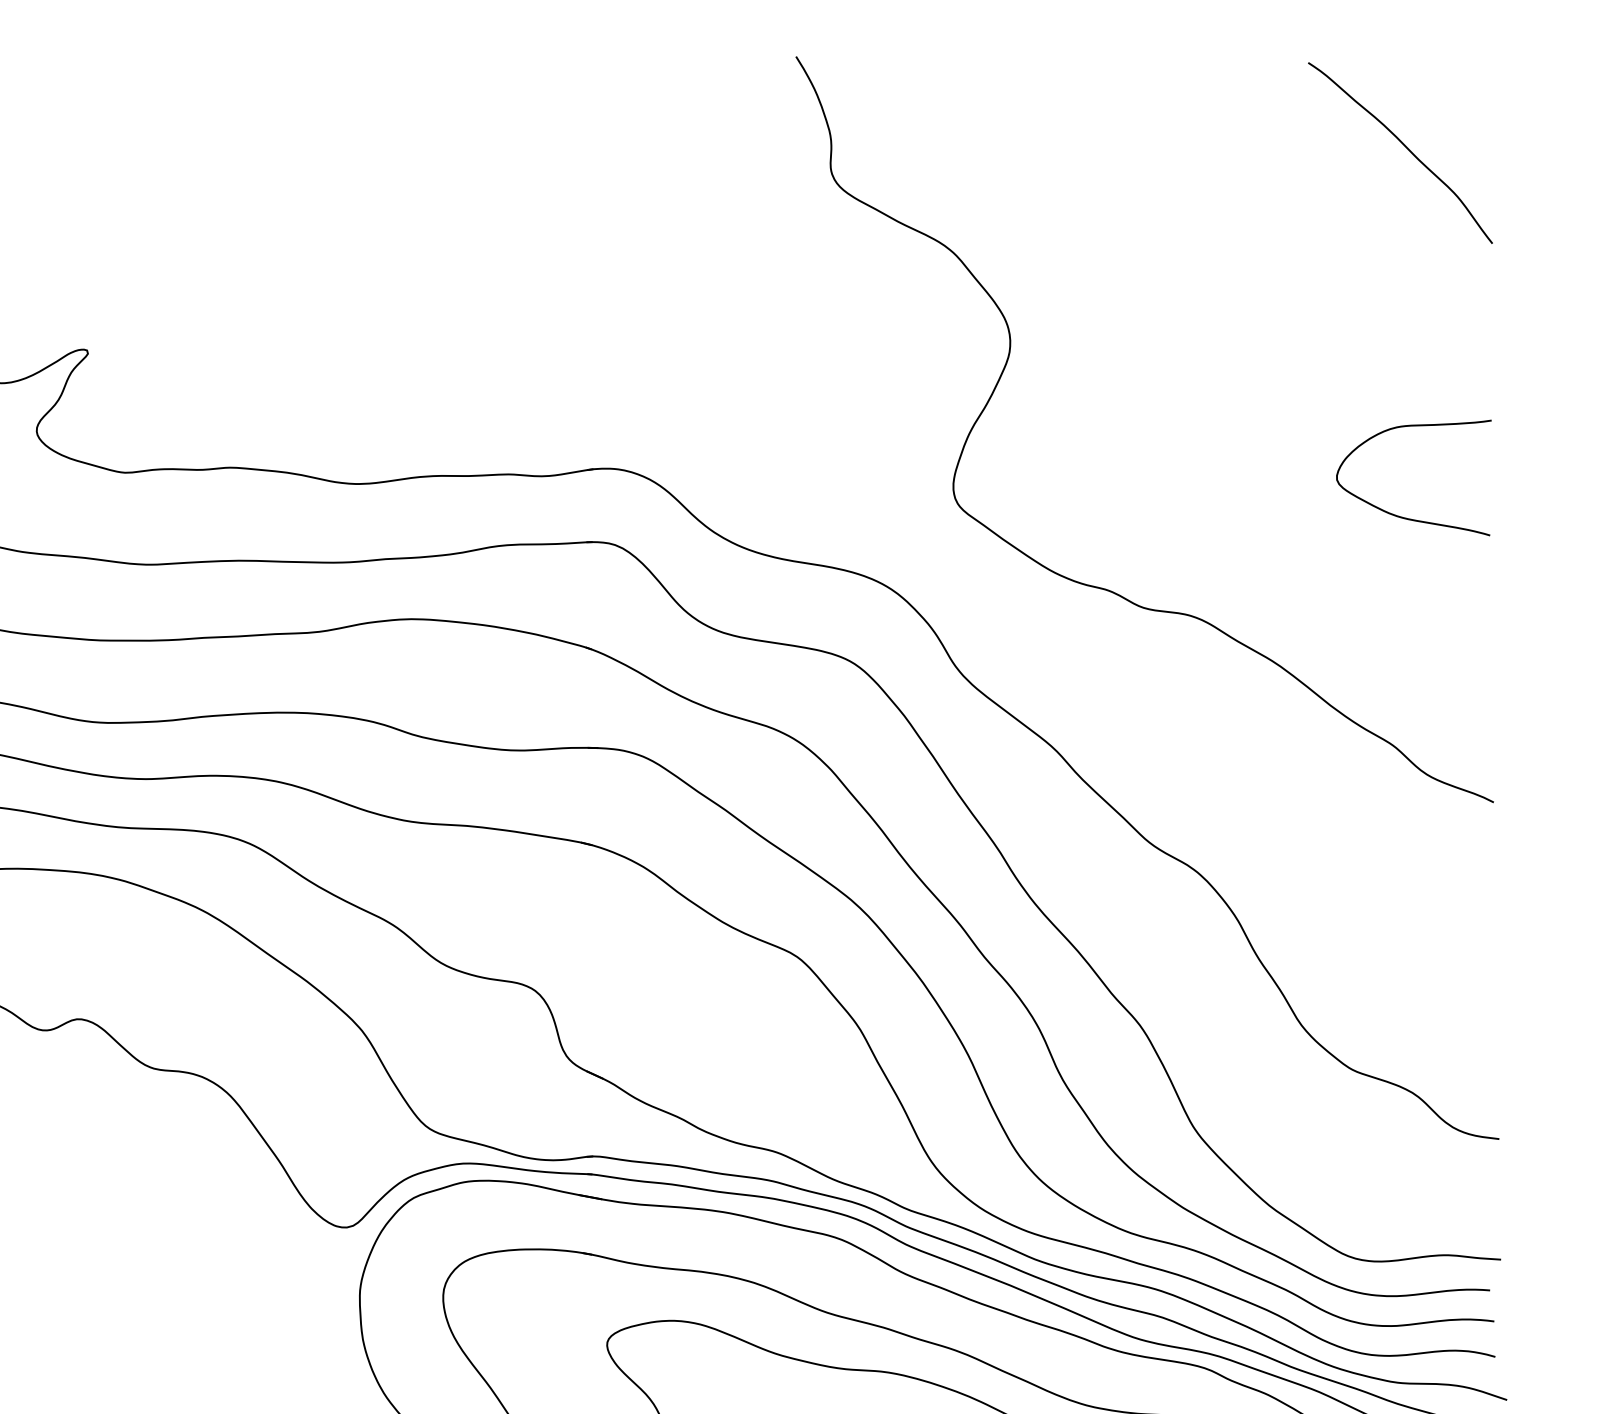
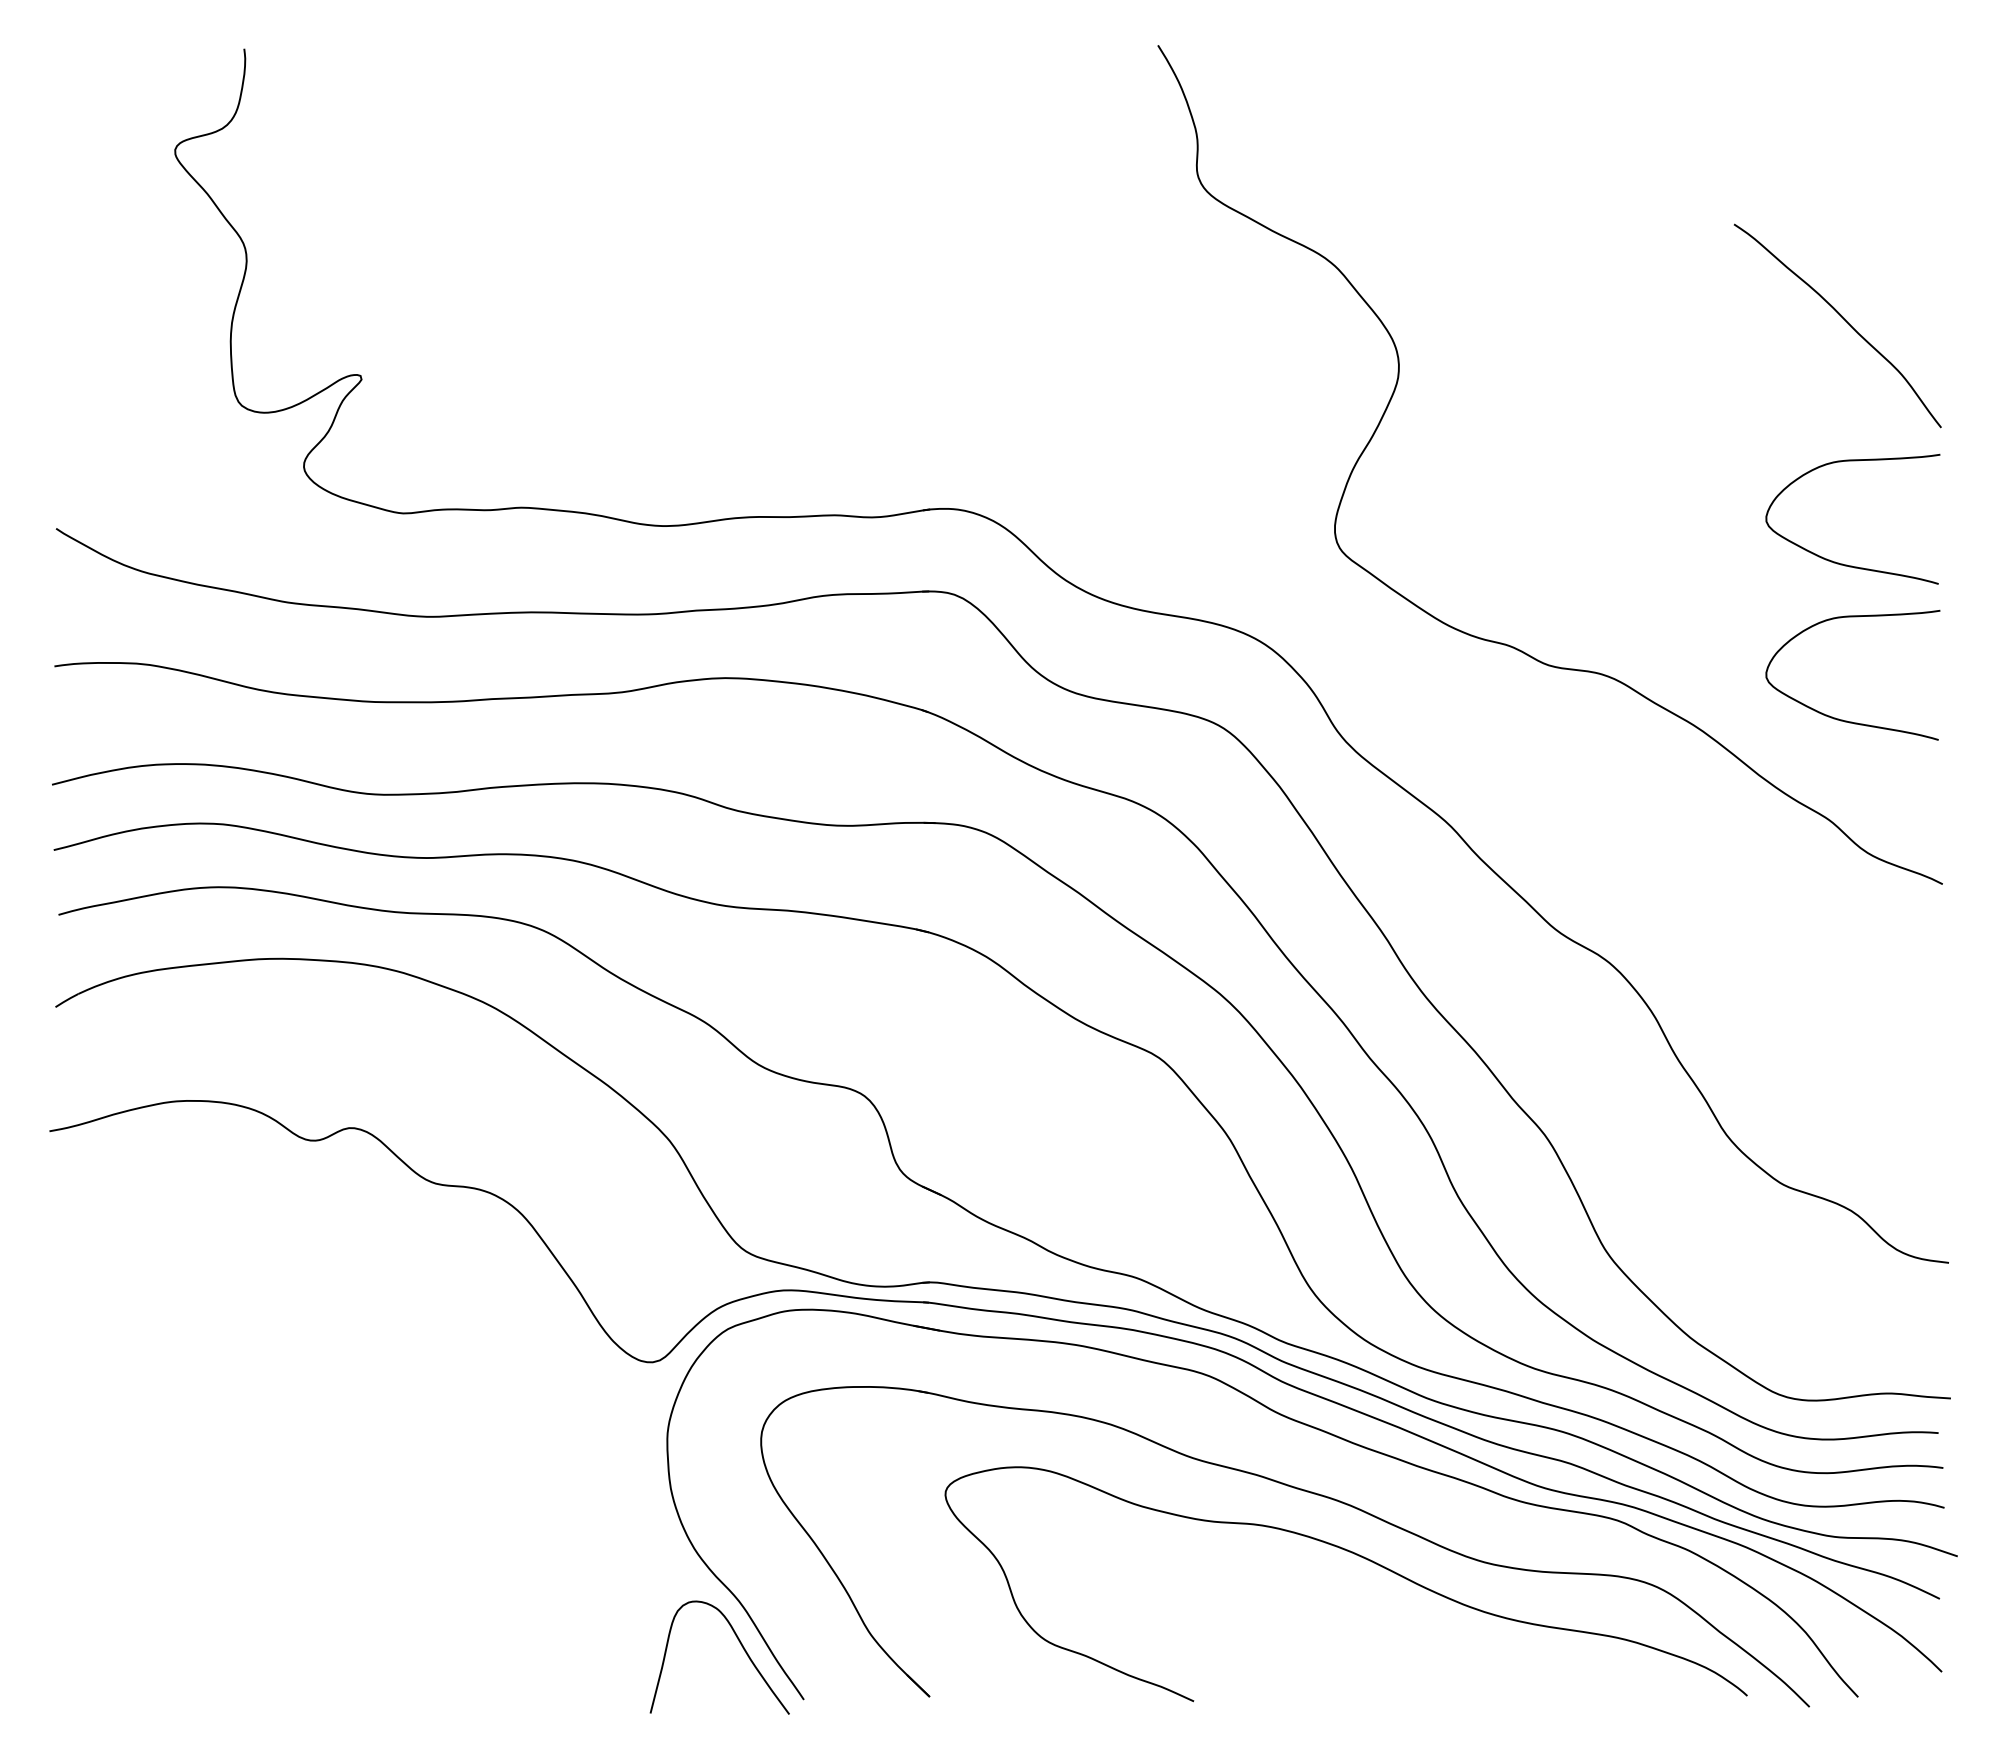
curve: (1405, 147) -> (1843, 319), moved
curve: (1404, 655) -> (1842, 719), added

